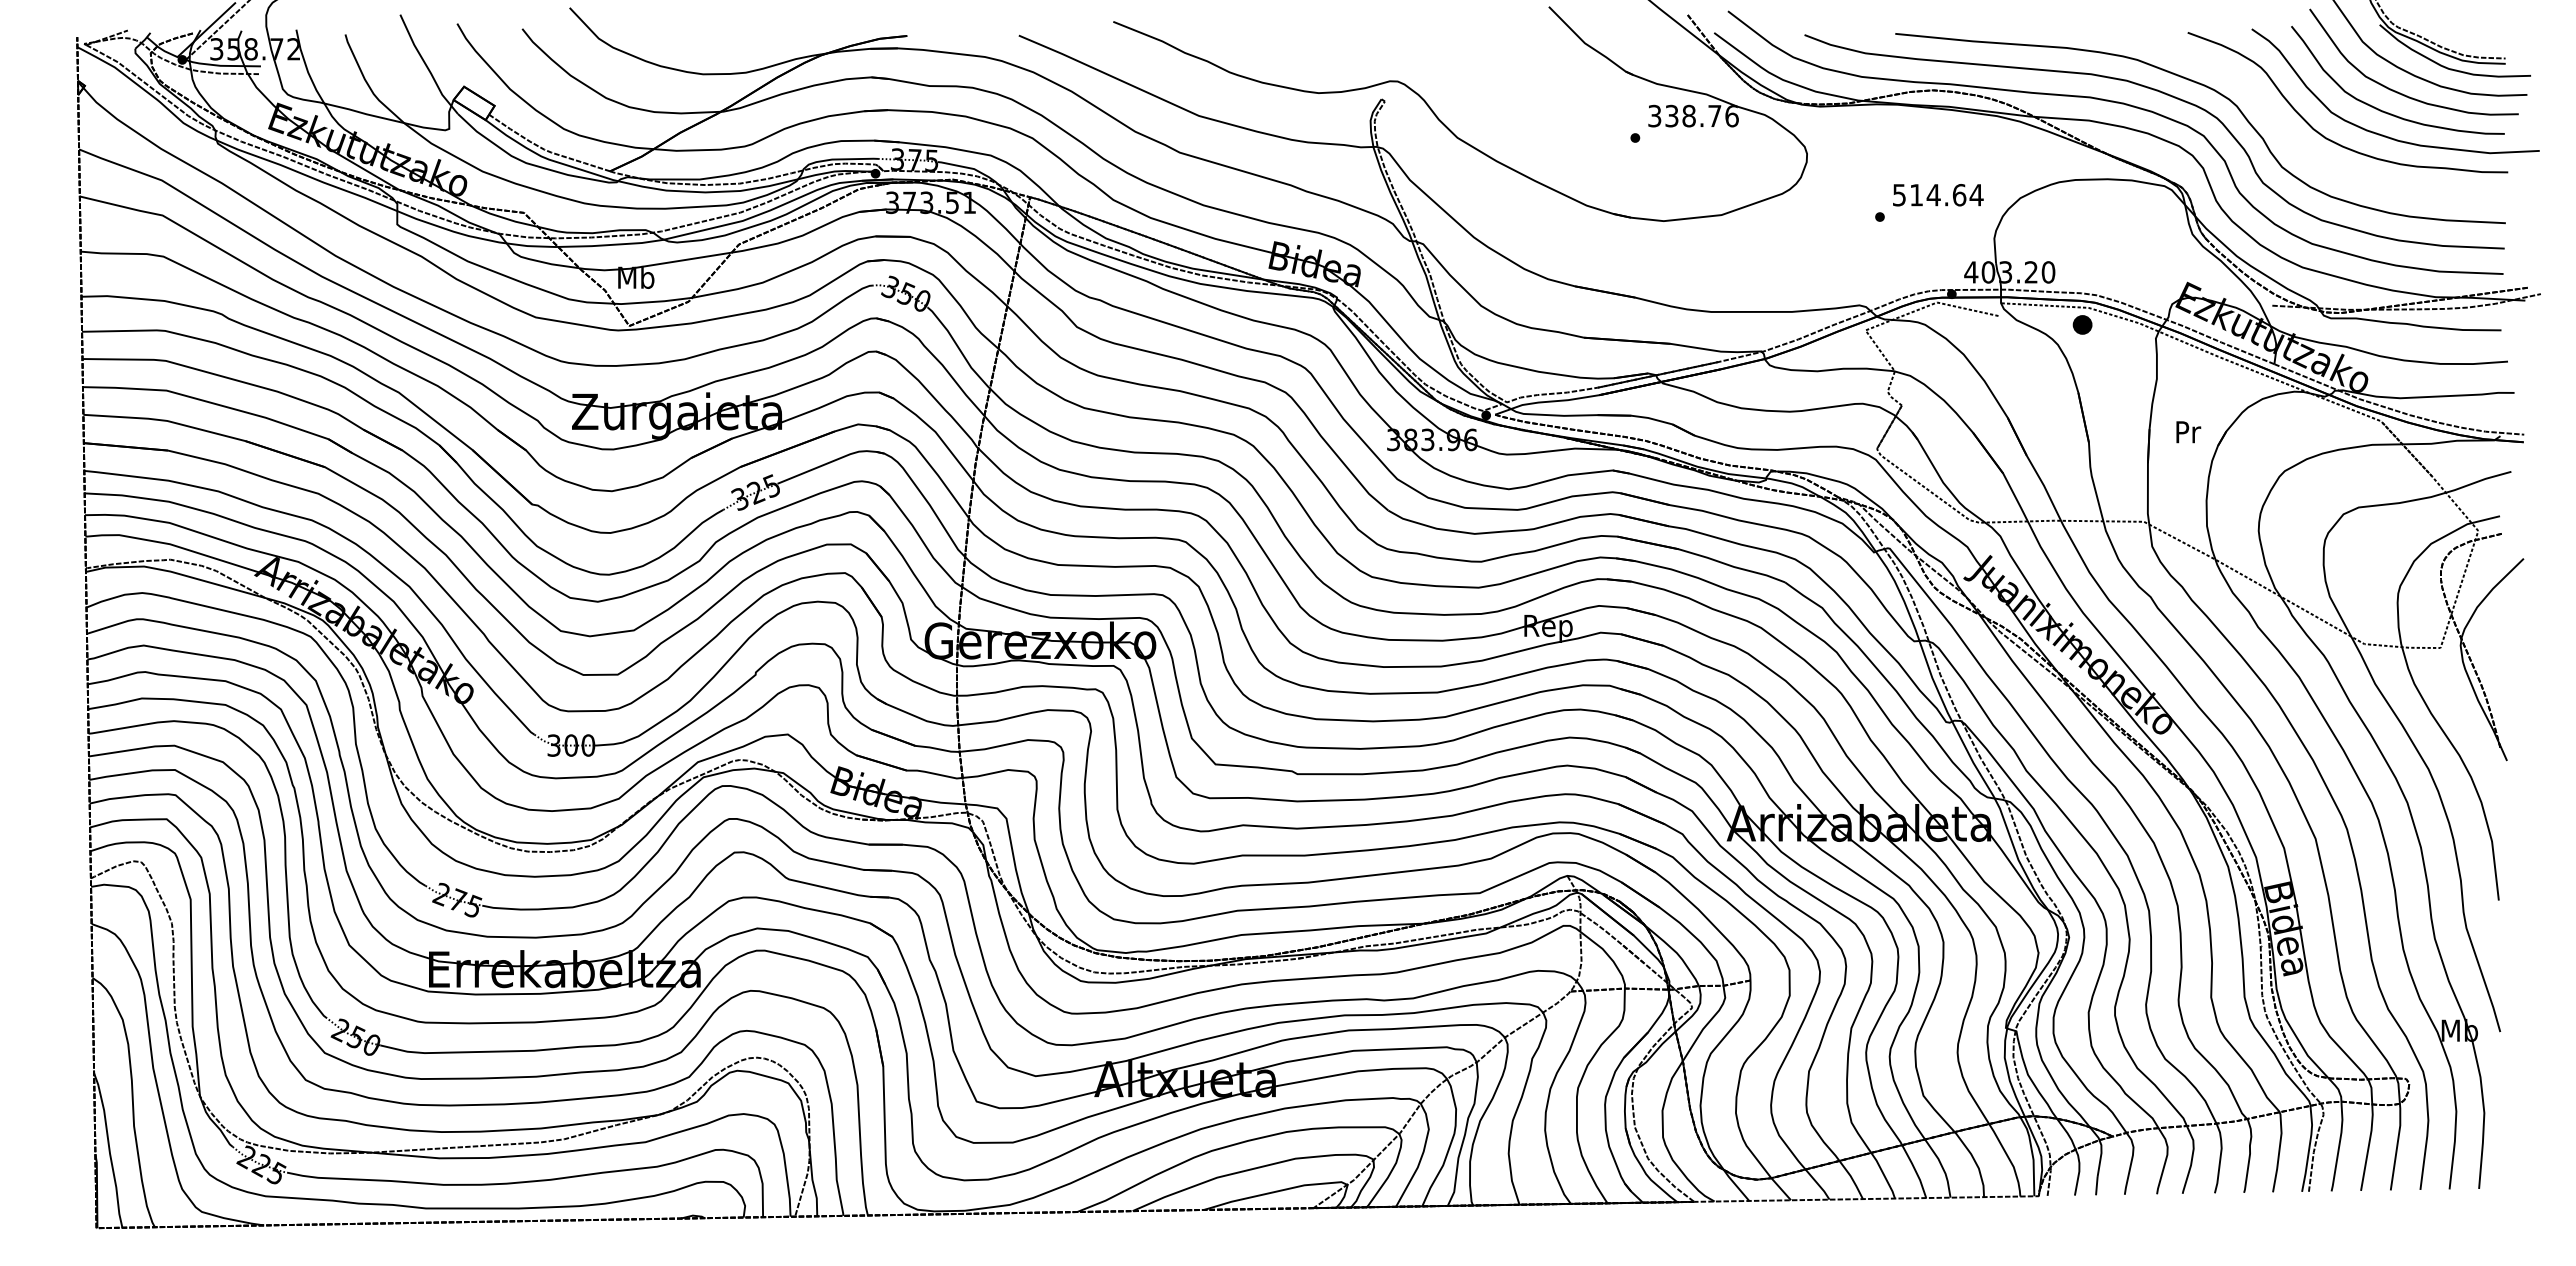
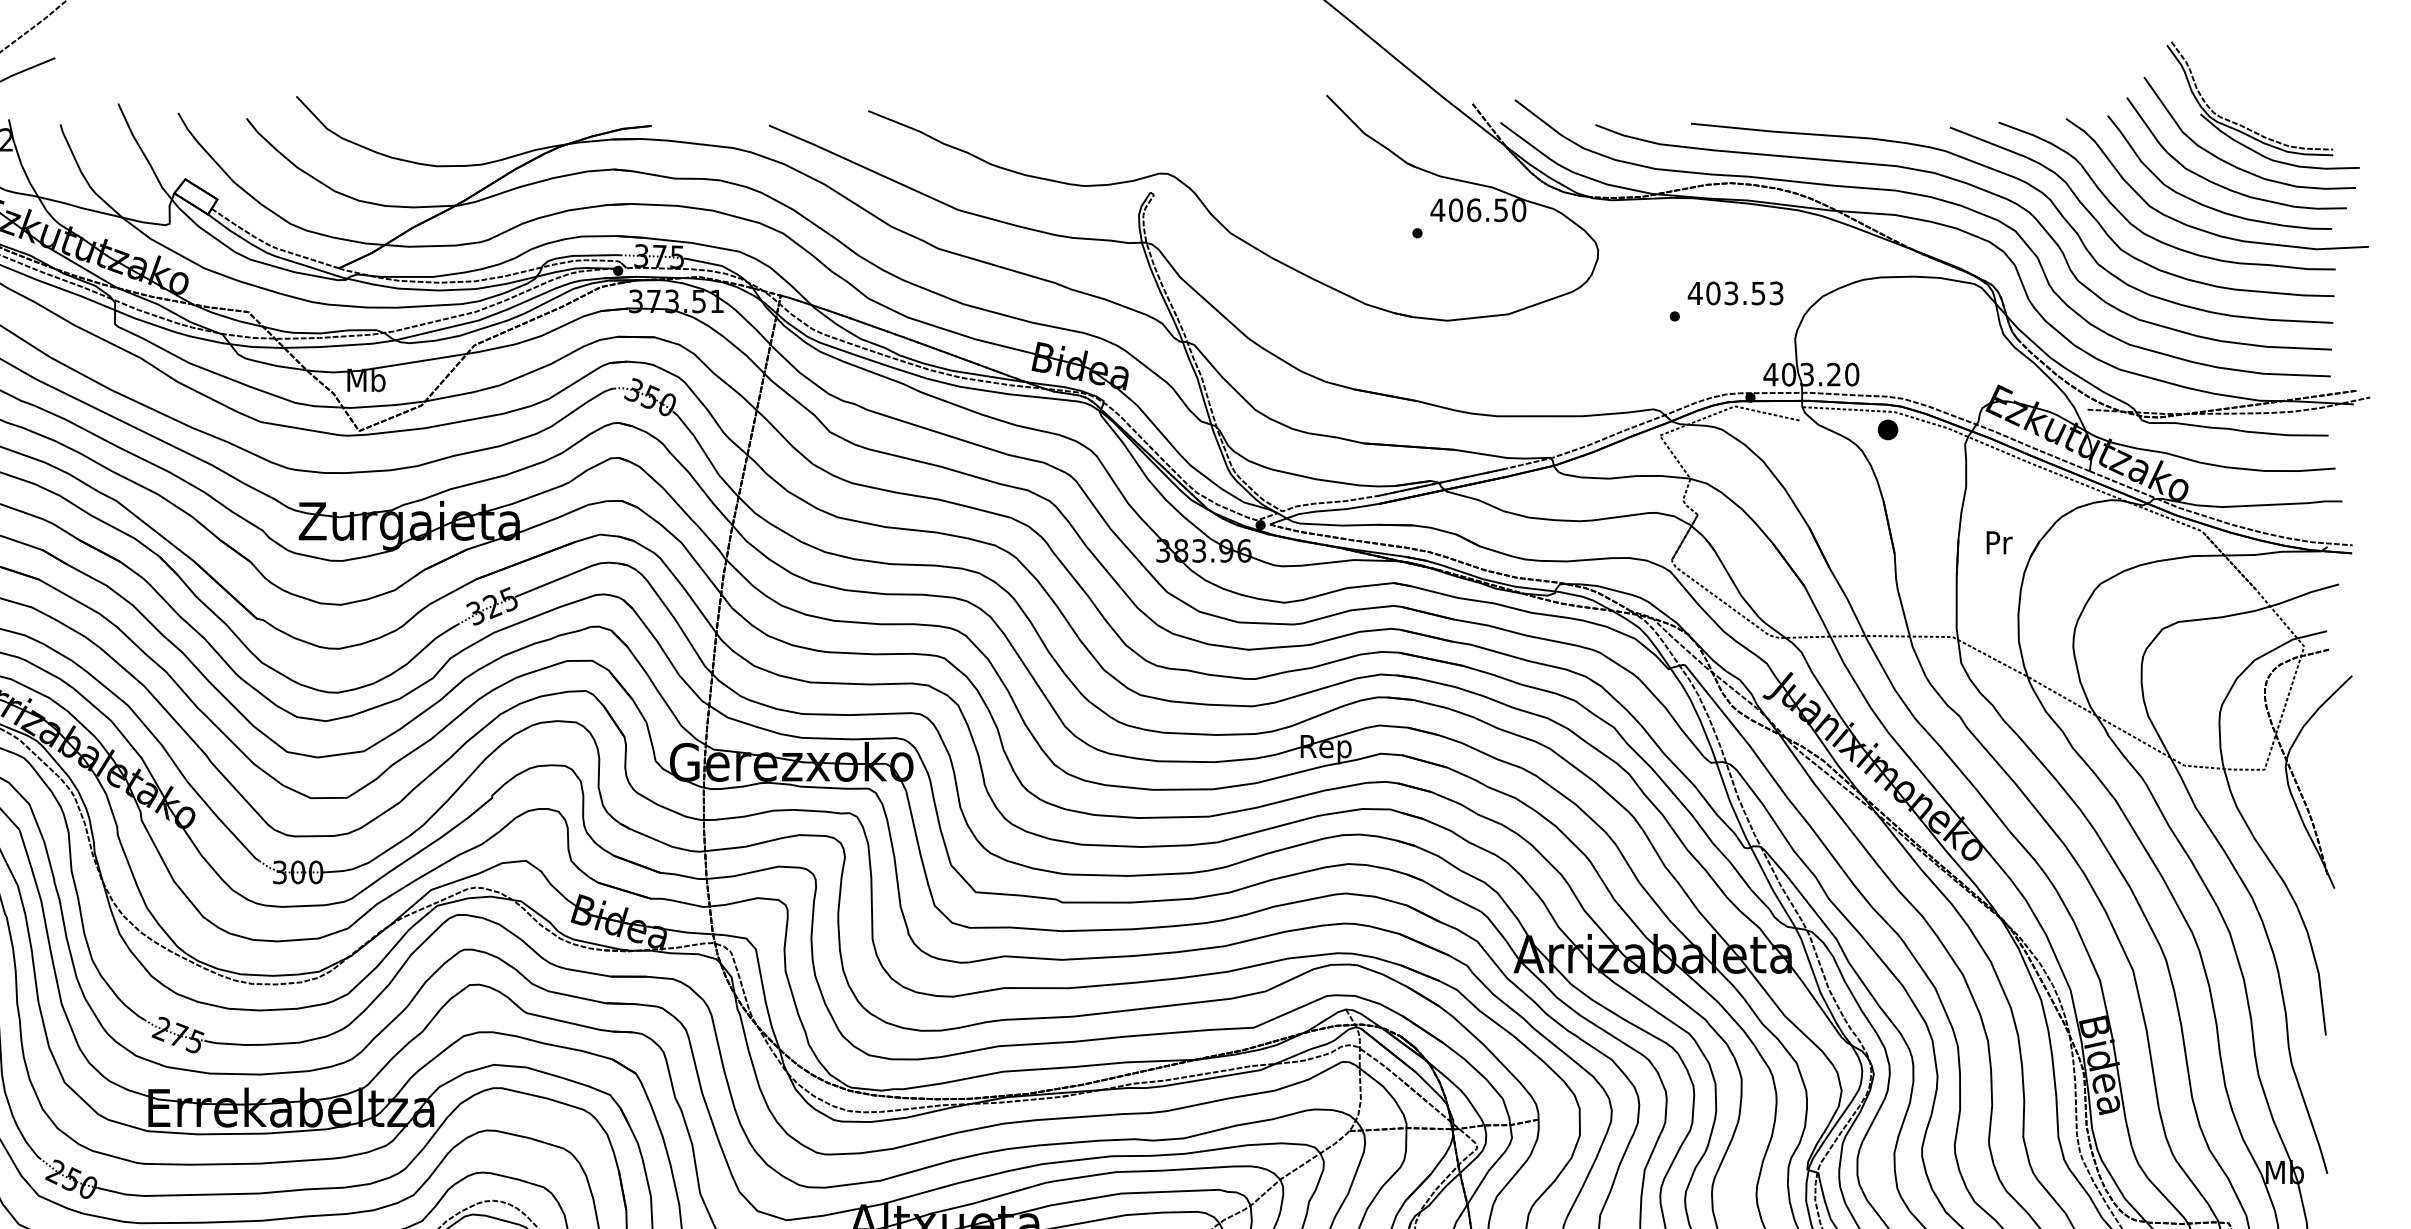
text: (1692, 115) -> (1477, 209), 338.76 -> 406.50
curve: (2296, 143) -> (2113, 239), added
text: (1937, 194) -> (1735, 292), 514.64 -> 403.53

